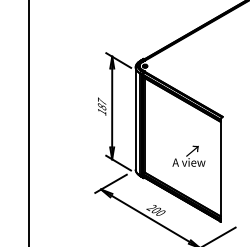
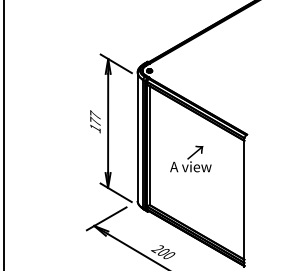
text: (102, 106) -> (95, 121), 187 -> 177
text: (188, 155) -> (190, 158), moved

